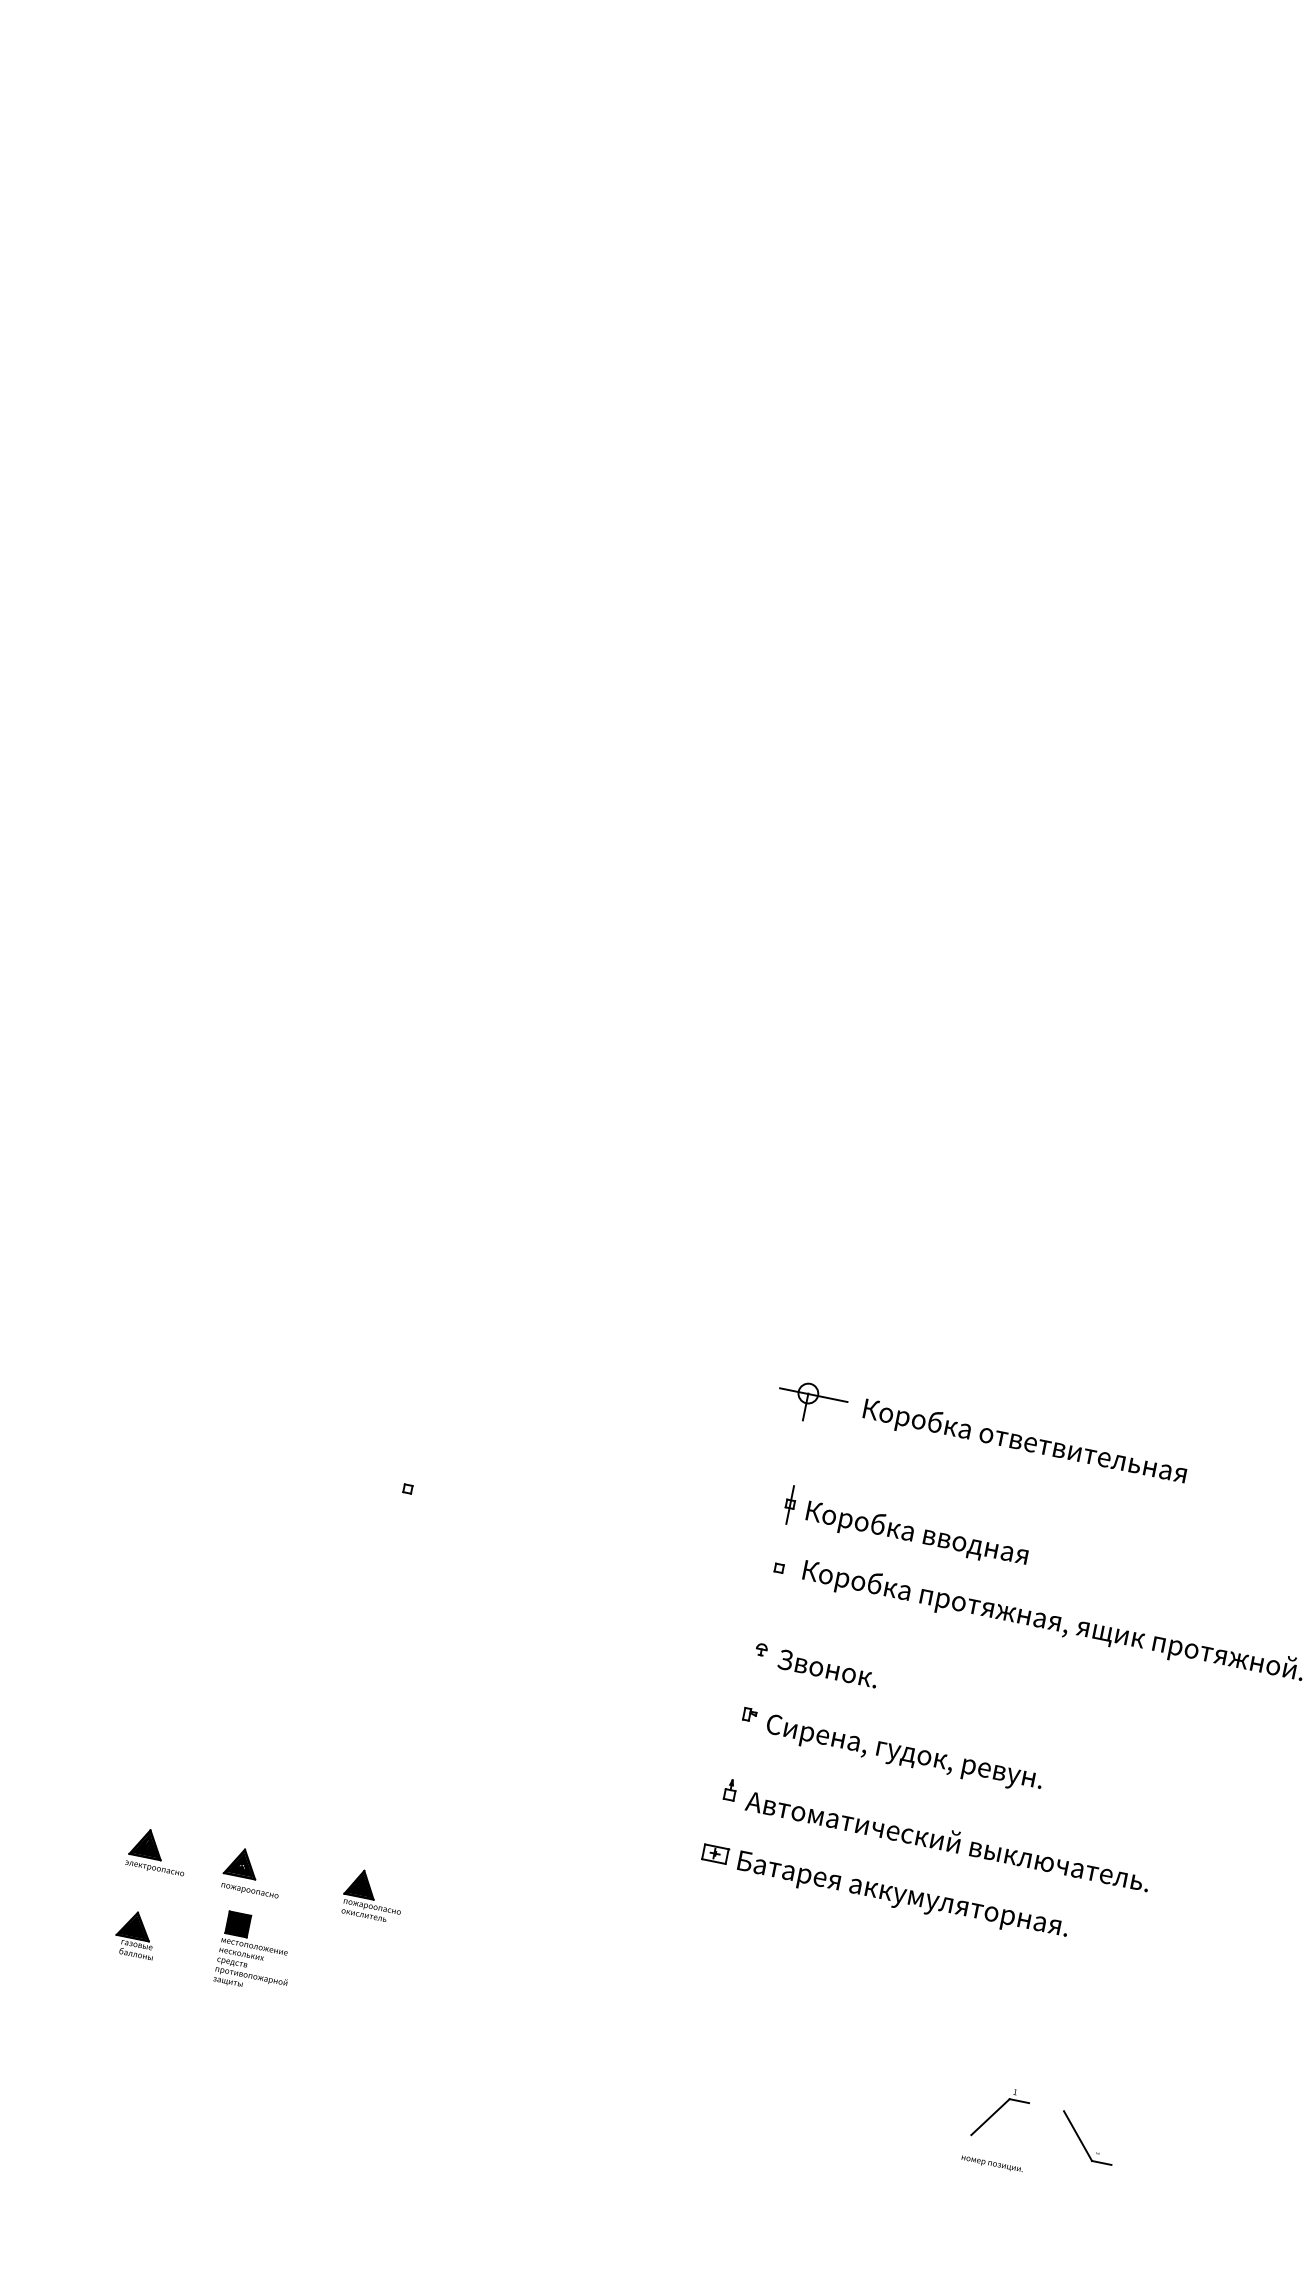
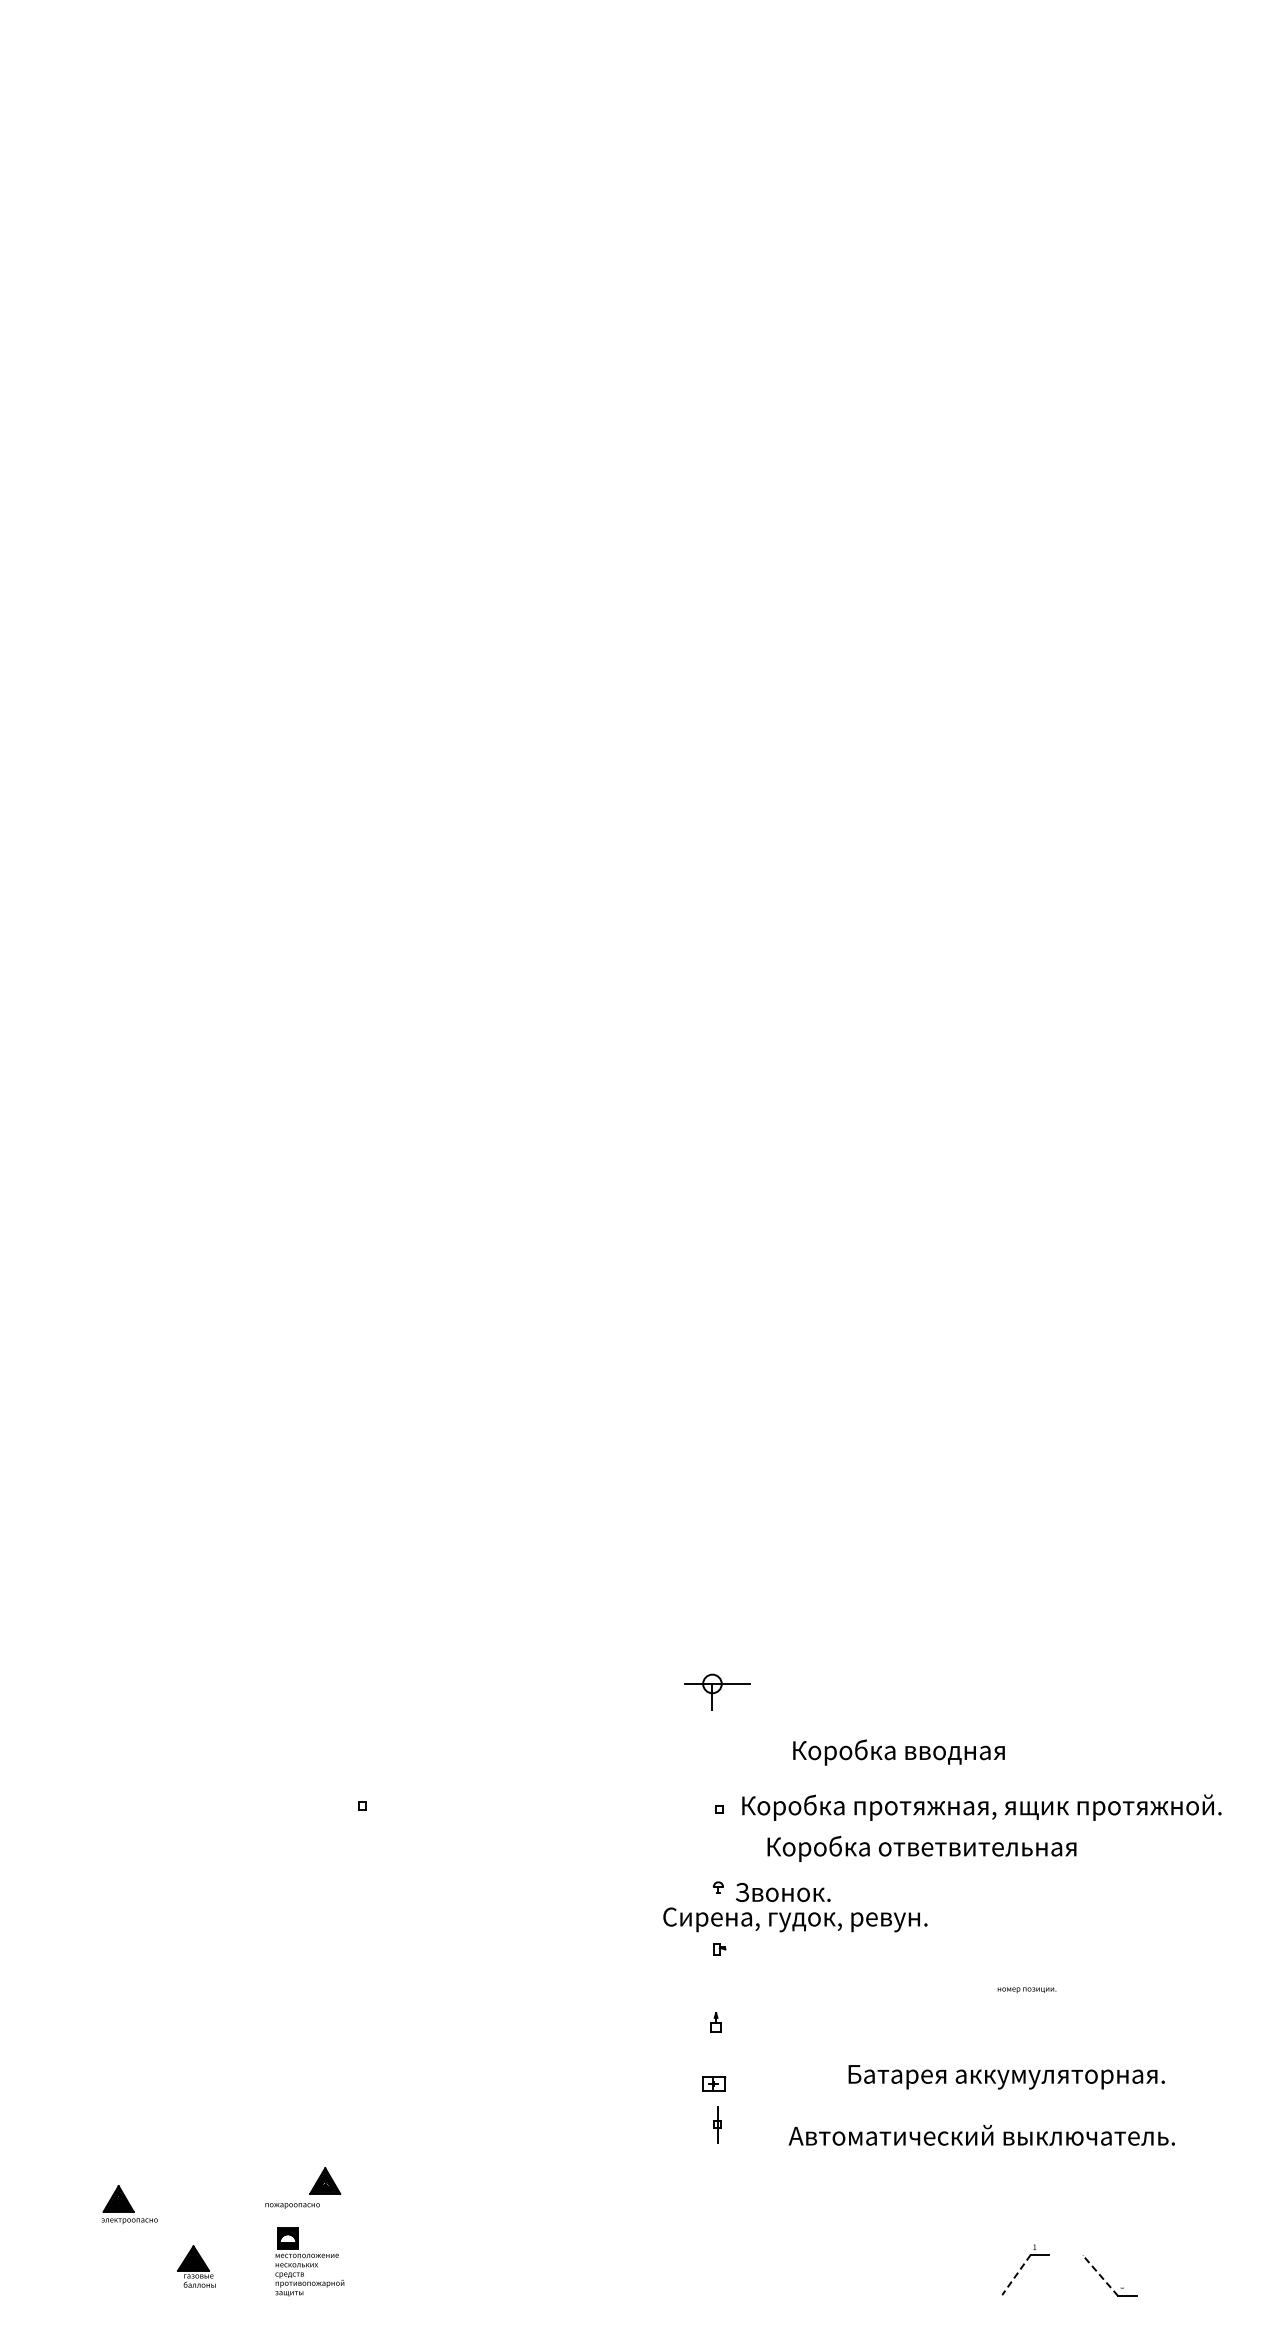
part: (812, 1402) -> (717, 1691), moved
text: (1024, 1442) -> (921, 1848), moved
part: (790, 1504) -> (717, 2124), moved
text: (916, 1534) -> (898, 1752), moved
text: (904, 1753) -> (795, 1919), moved
text: (947, 1840) -> (981, 2135), moved
part: (157, 1851) -> (129, 2204), moved
part: (242, 1862) -> (325, 2180), moved
part: (373, 1895) -> (407, 2186), removed
text: (902, 1896) -> (1006, 2077), moved
fill: (237, 1924) -> (287, 2238), removed
line: (990, 2116) -> (1016, 2274), solid -> dashed
line: (1077, 2135) -> (1100, 2275), solid -> dashed
text: (991, 2164) -> (1026, 1990), moved

